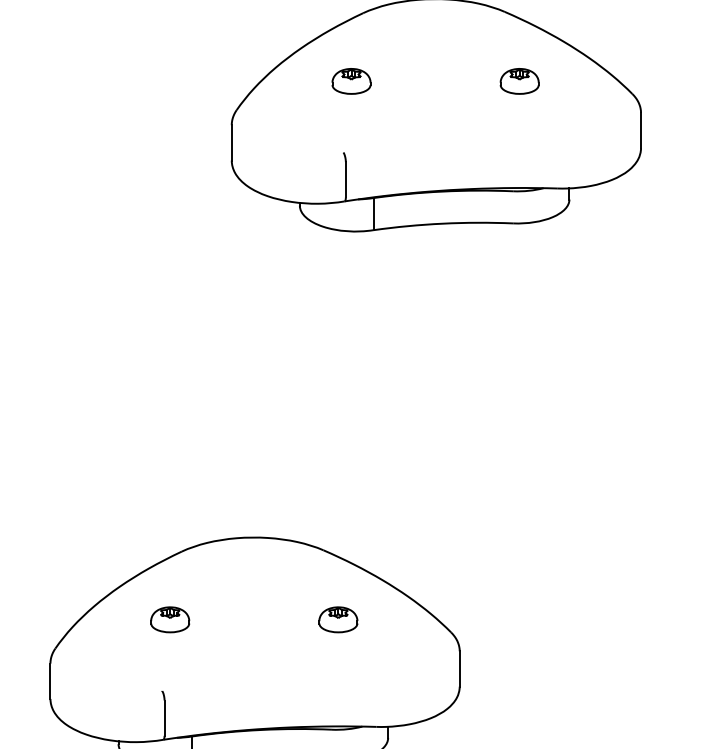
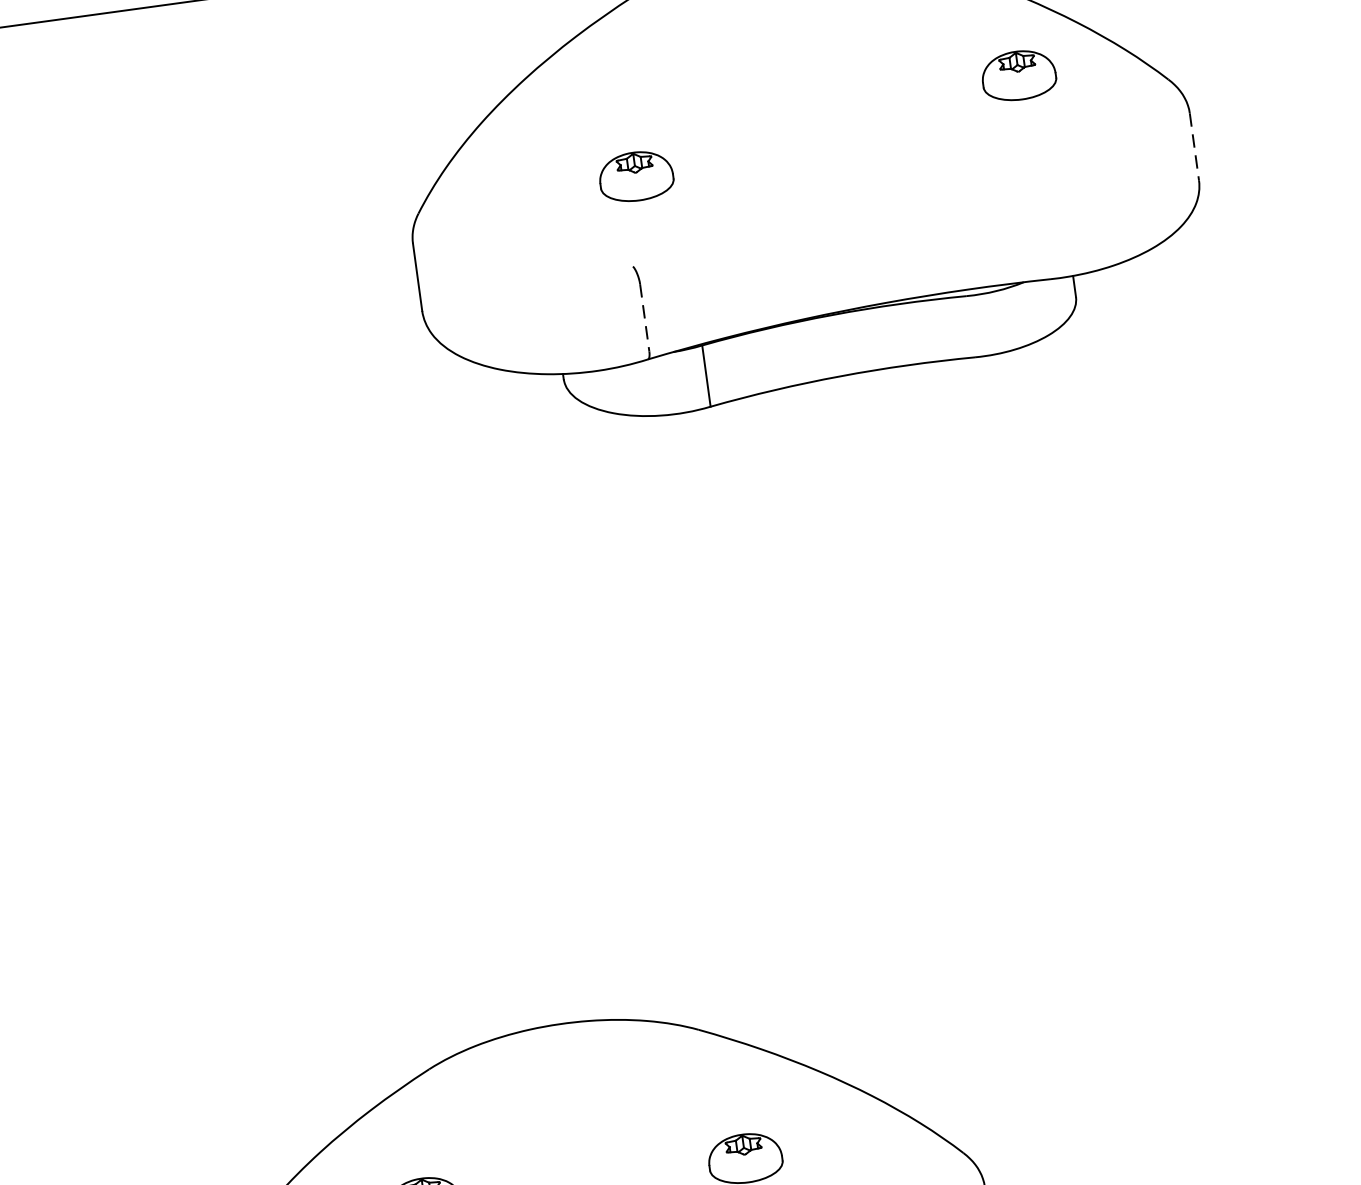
part: (351, 81) -> (636, 176), moved
part: (519, 81) -> (1018, 75), moved
line: (641, 130) -> (1195, 146), solid -> dashed
line: (345, 179) -> (643, 317), solid -> dashed

